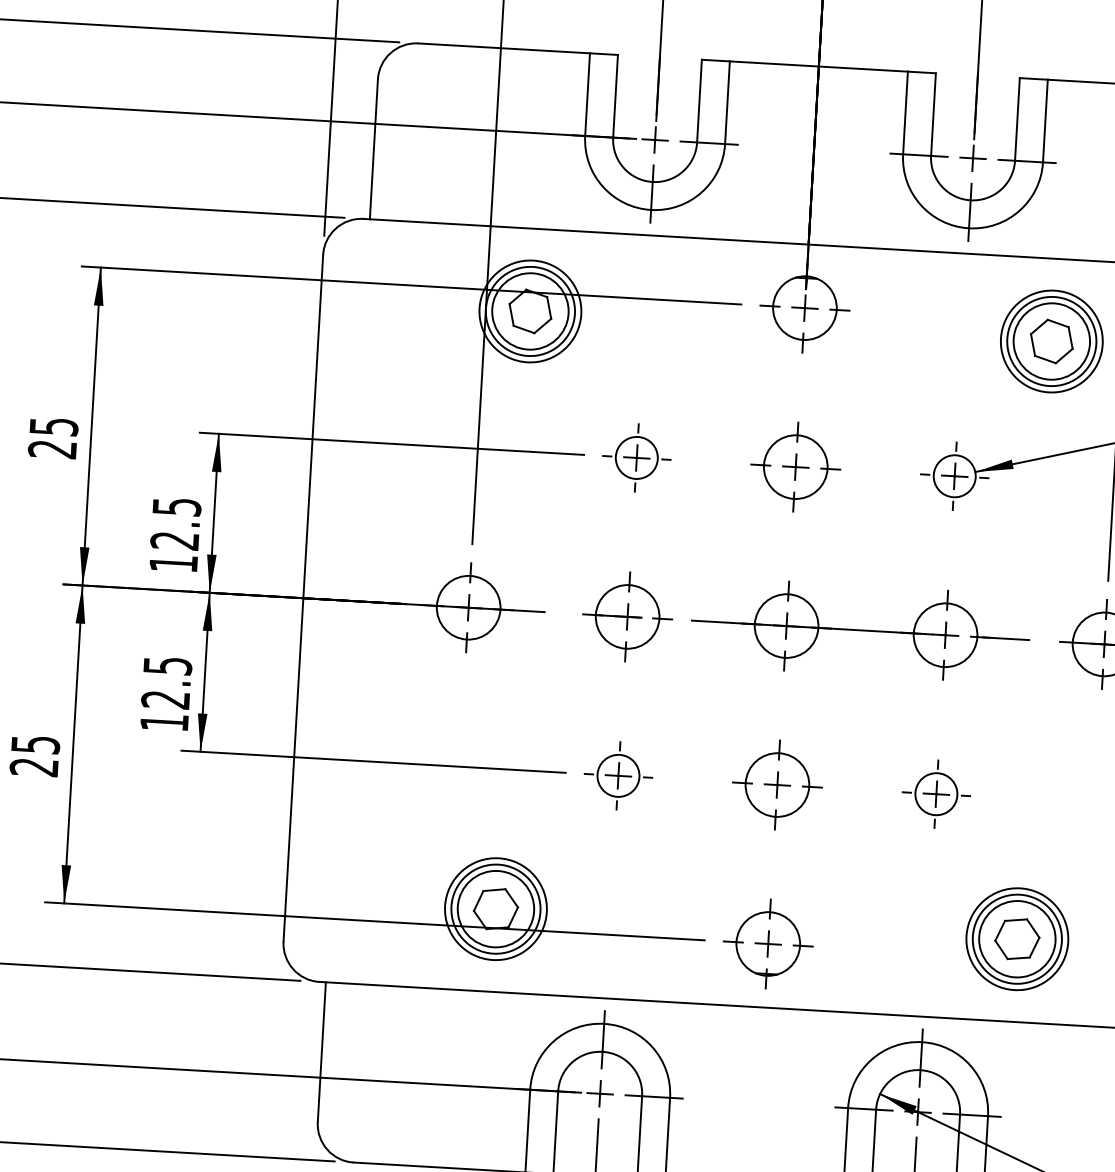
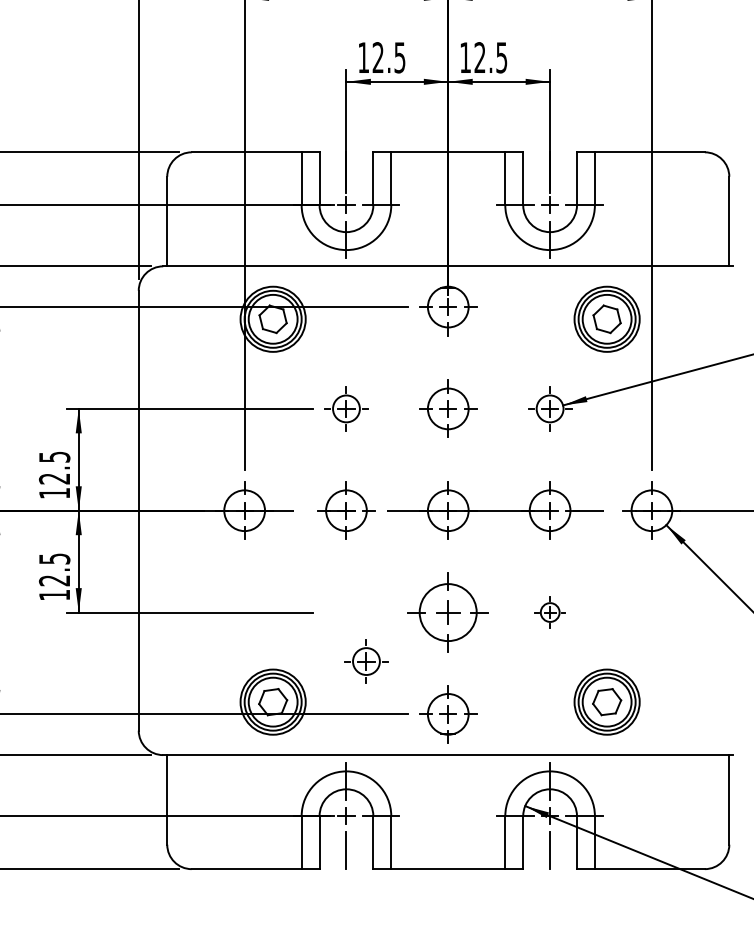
part: (618, 775) -> (366, 661), moved
part: (777, 784) -> (448, 612), size x1.4
part: (937, 794) -> (550, 612), size x0.7

